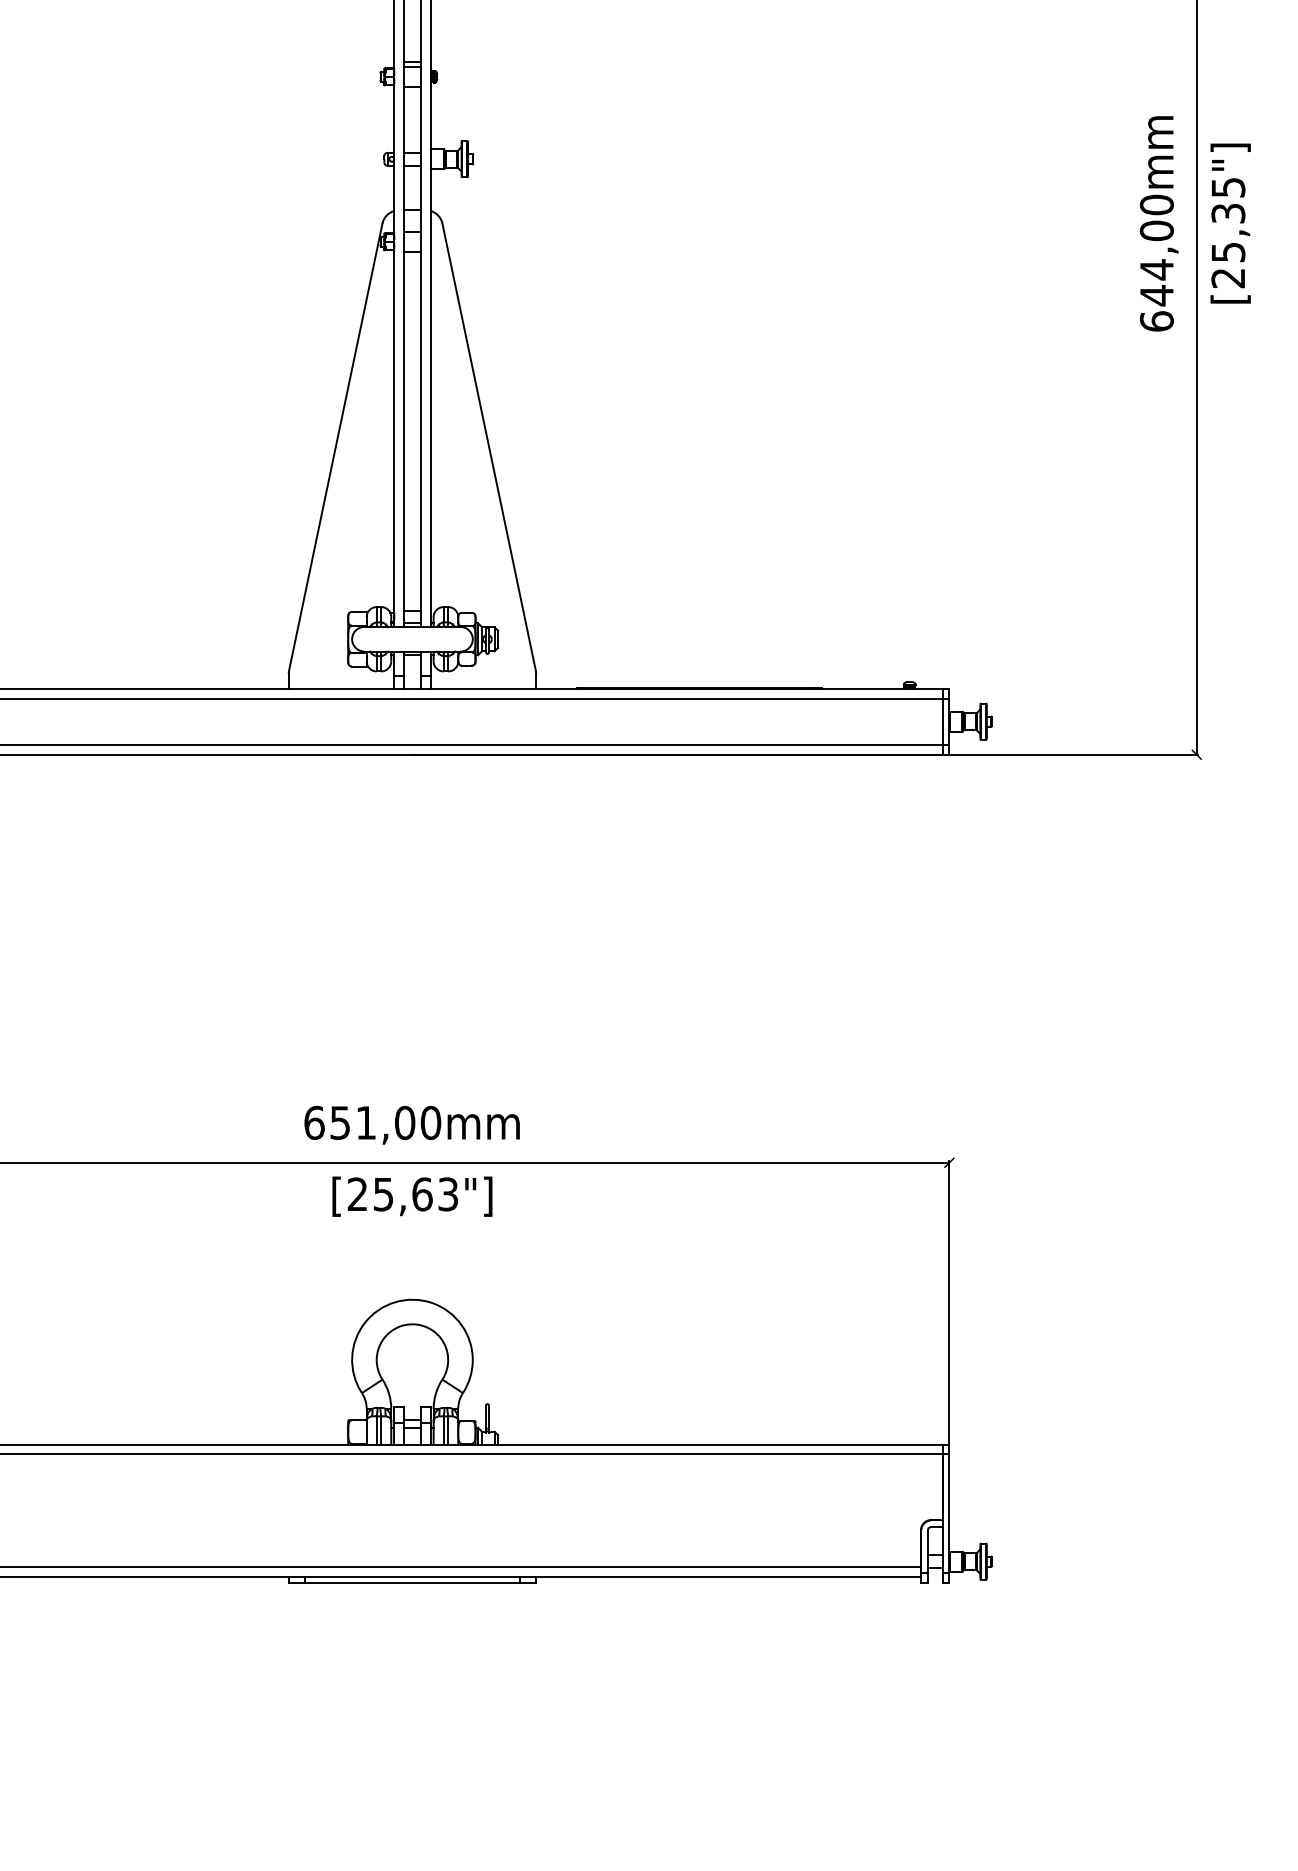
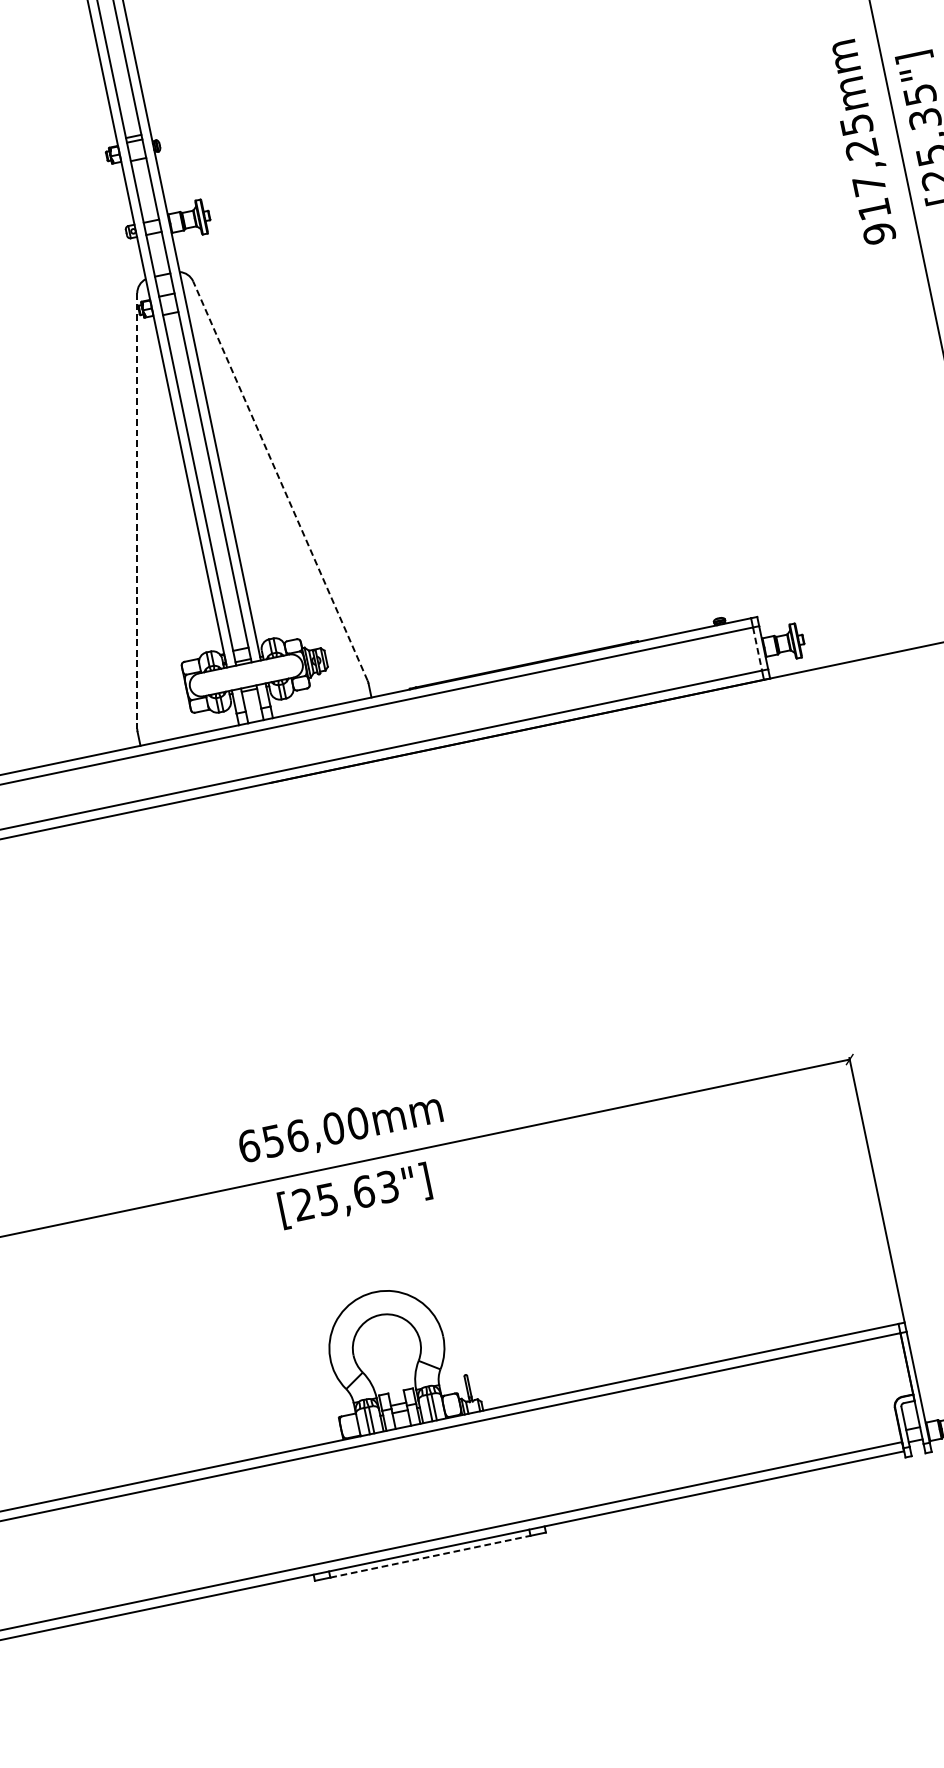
text: (1156, 262) -> (867, 178), 644,00mm -> 917,25mm
line: (489, 446) -> (280, 480), solid -> dashed
line: (335, 447) -> (137, 511), solid -> dashed
line: (942, 722) -> (757, 649), solid -> dashed
text: (366, 1122) -> (297, 1135), 651,00mm -> 656,00mm
line: (412, 1583) -> (430, 1557), solid -> dashed

